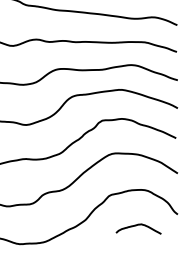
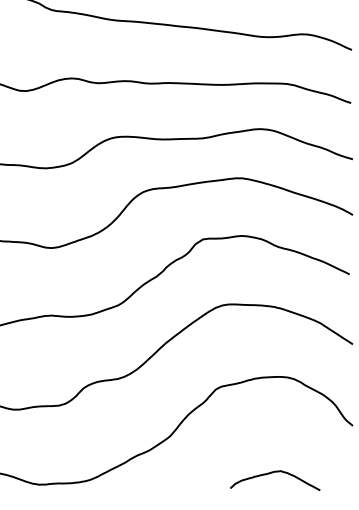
curve: (136, 226) -> (270, 475), moved

